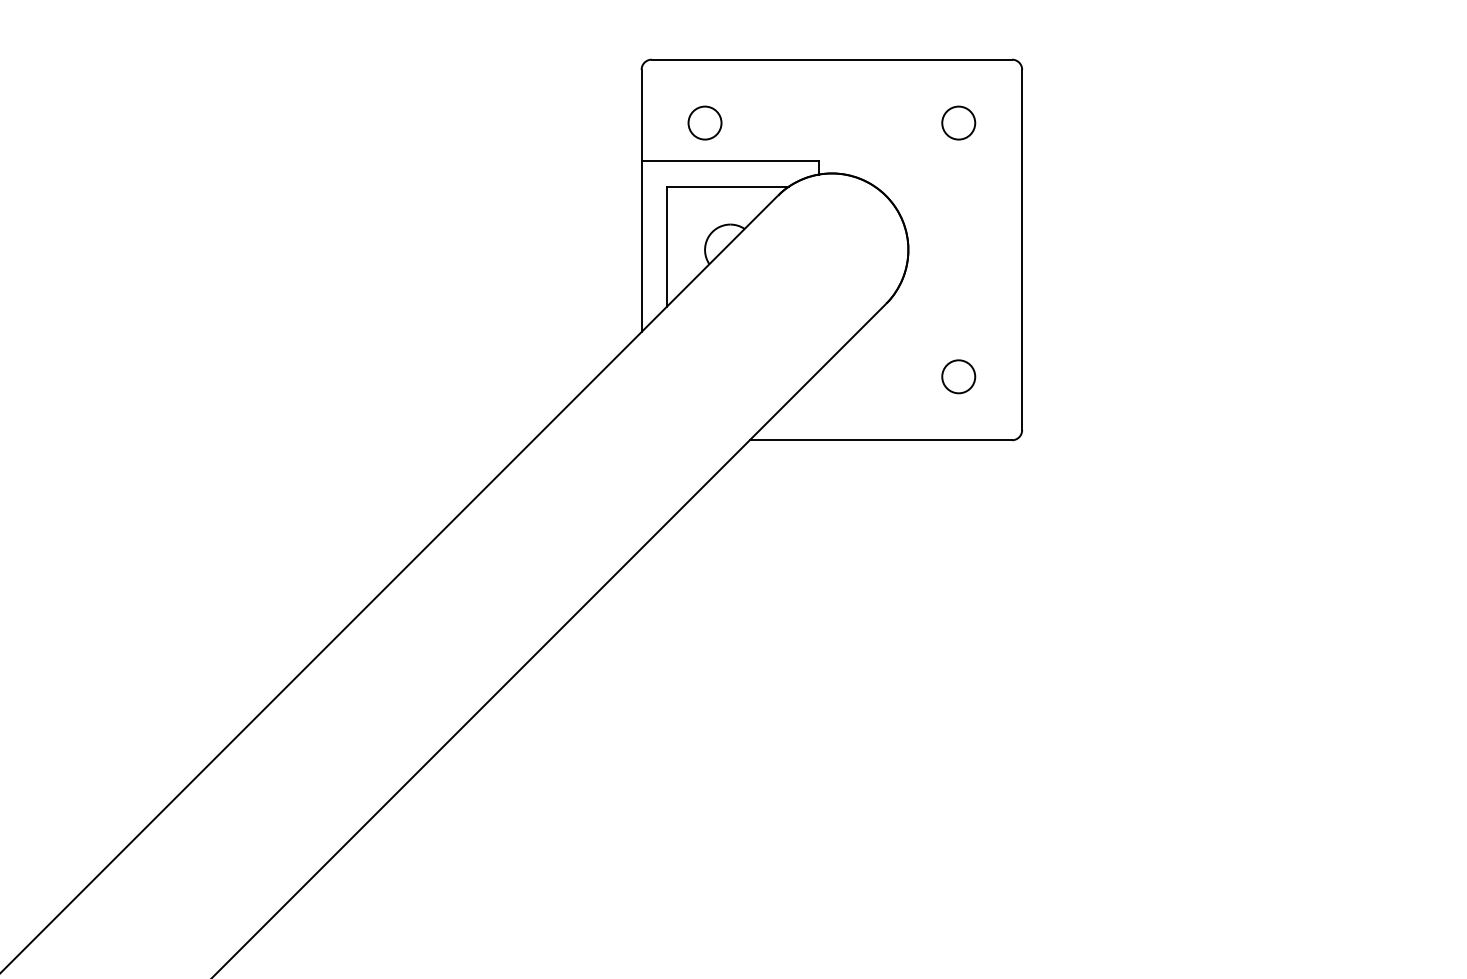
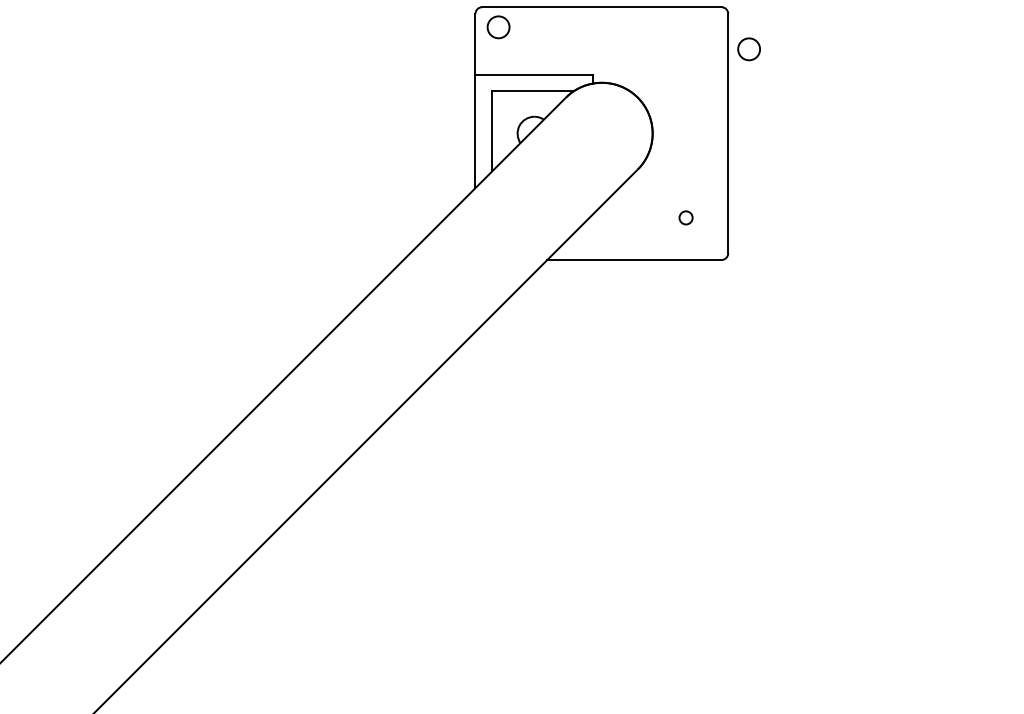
circle: (704, 123) -> (498, 27), moved
circle: (957, 123) -> (748, 49), moved
circle: (957, 376) -> (685, 217), size x0.6

